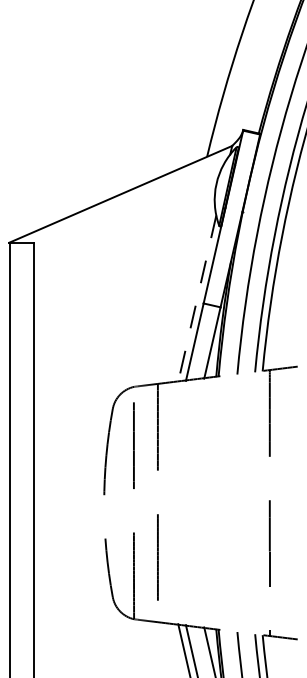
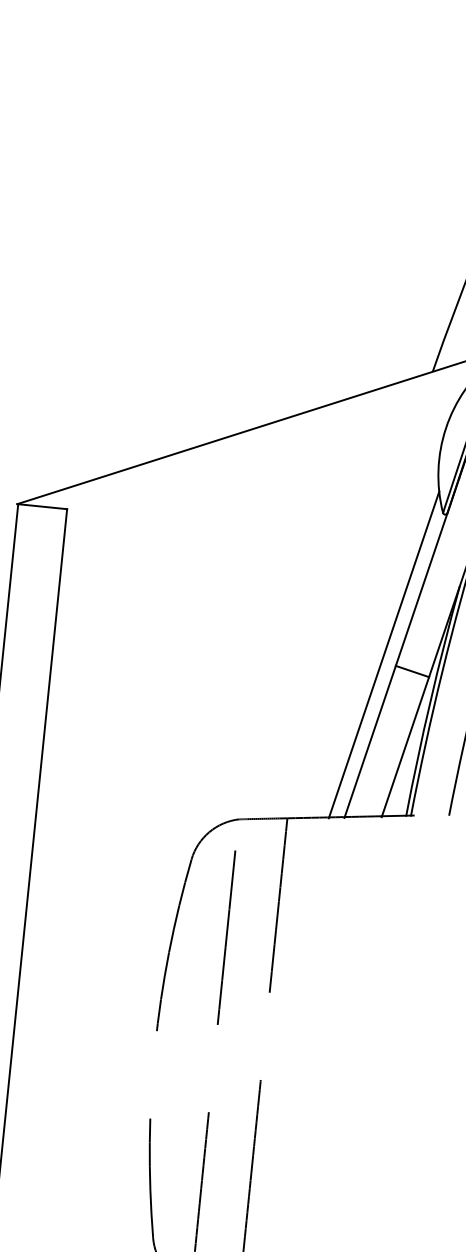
line: (197, 299) -> (384, 656), dashed -> solid

